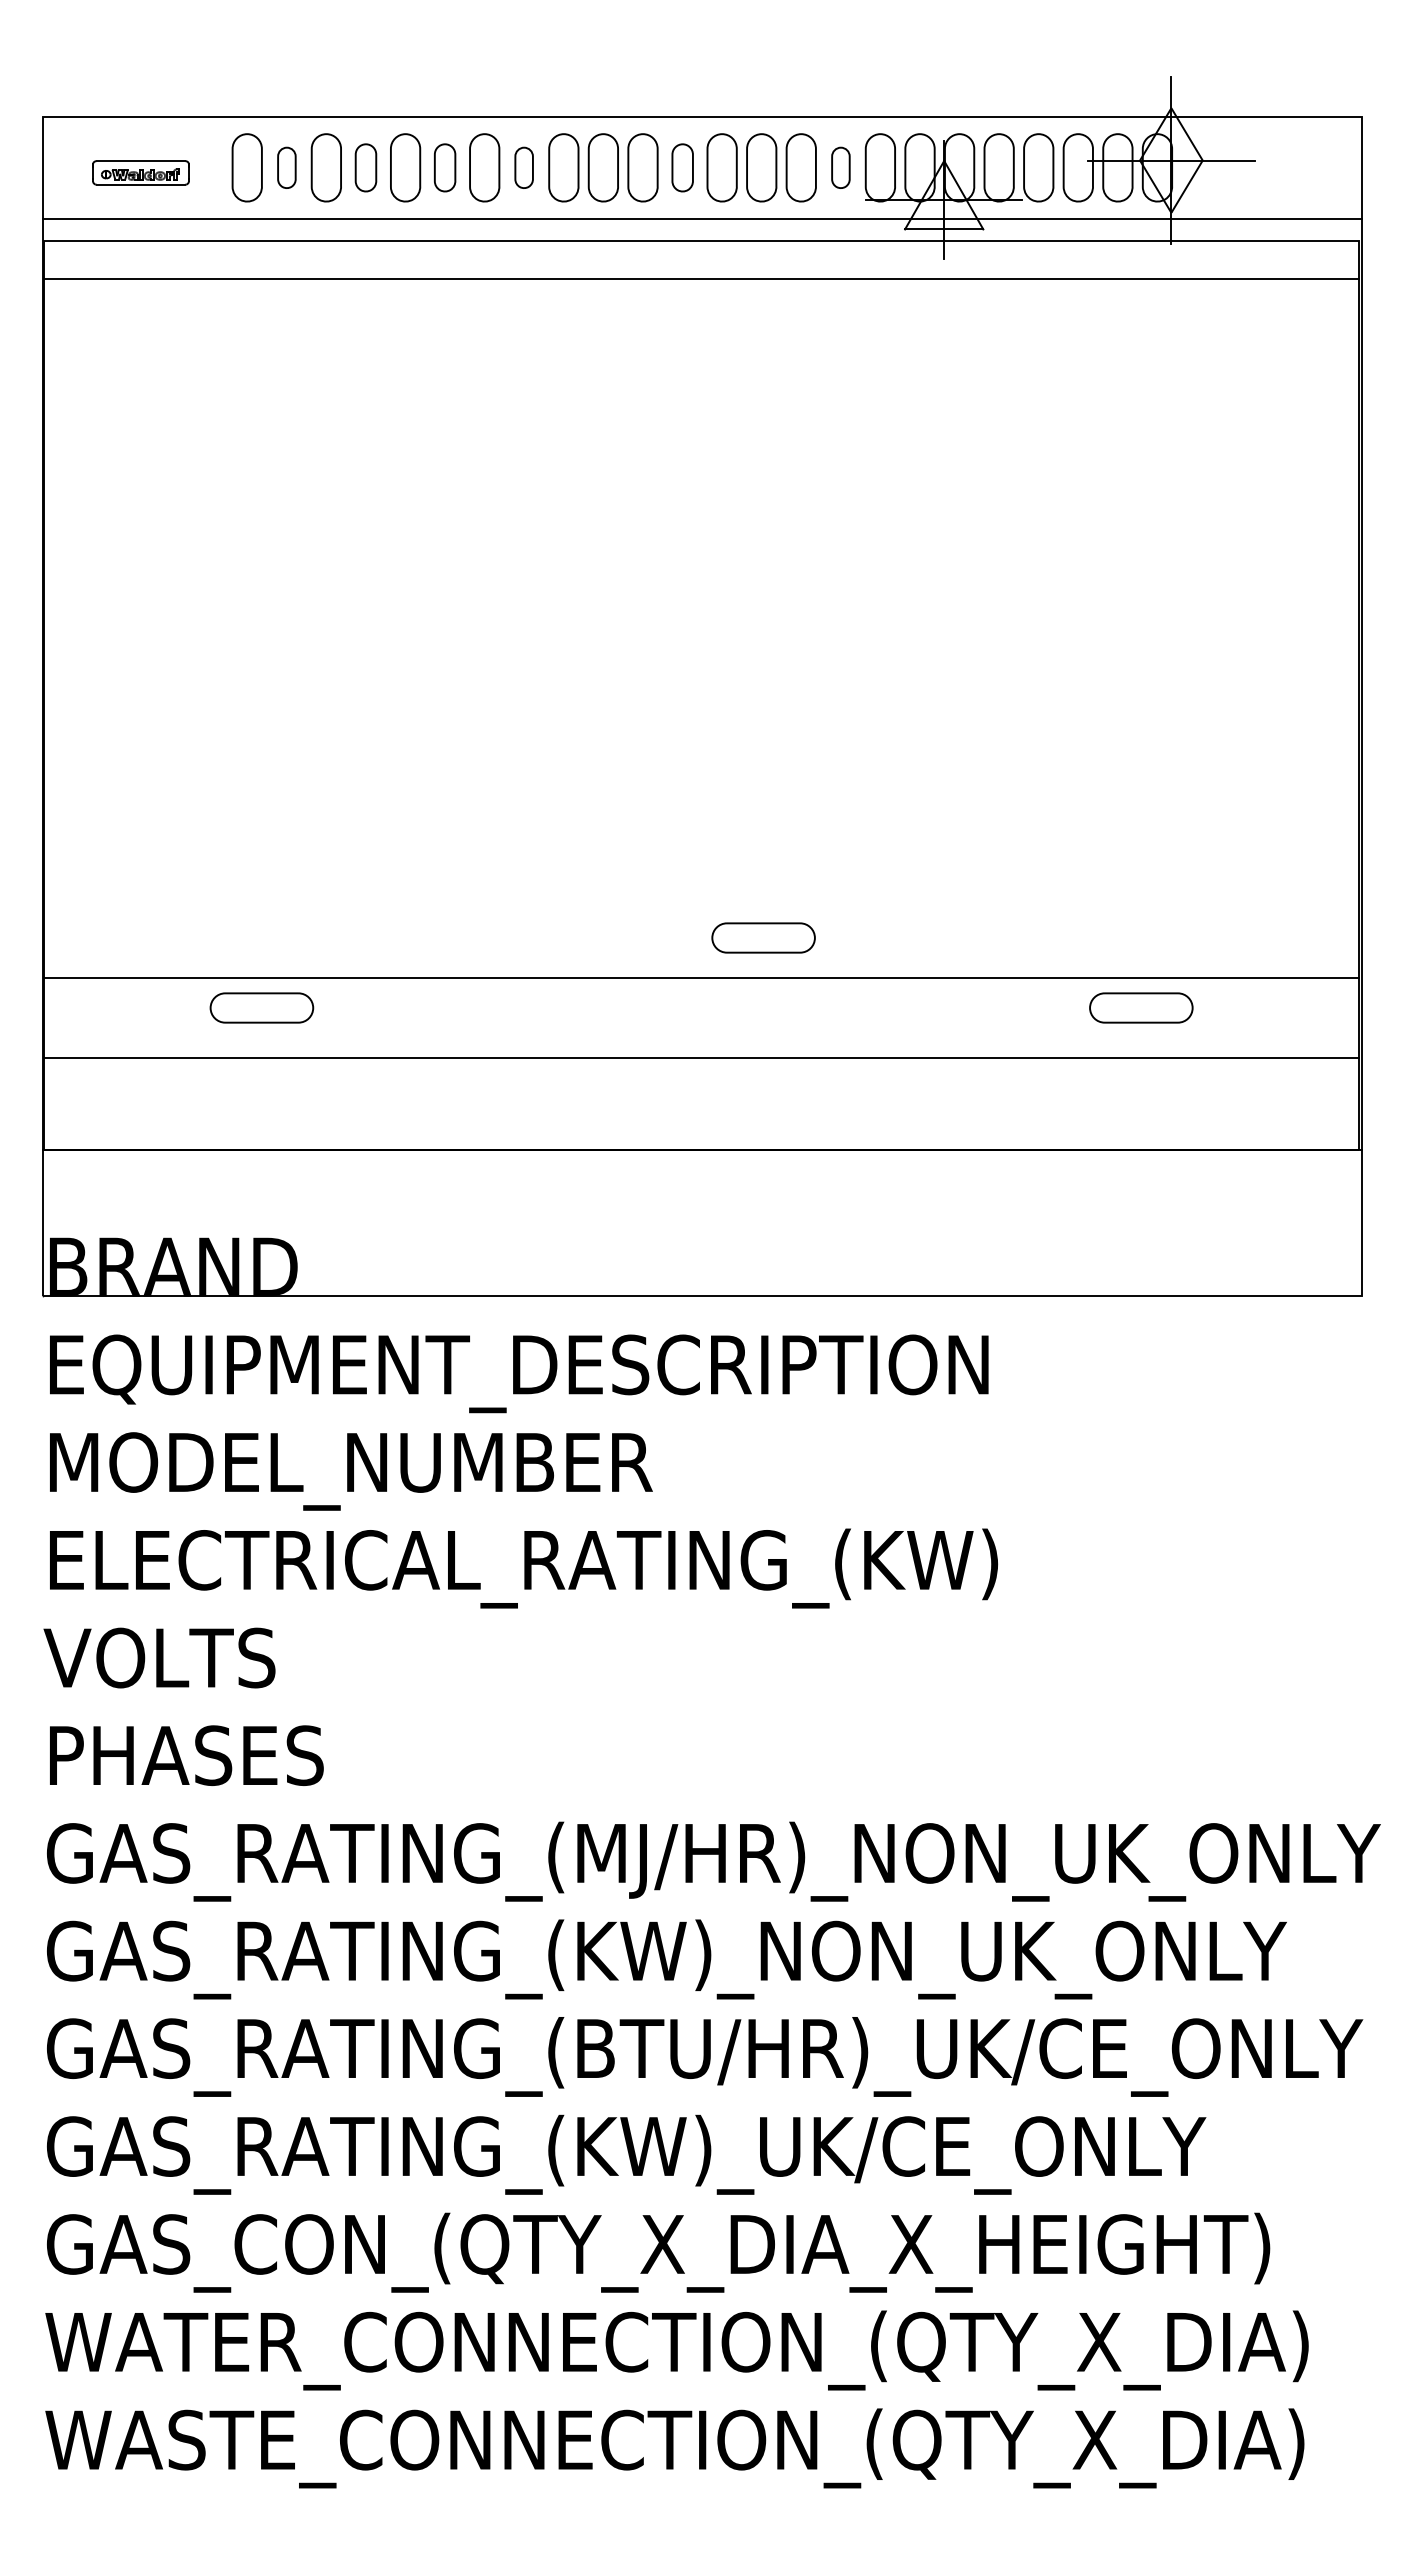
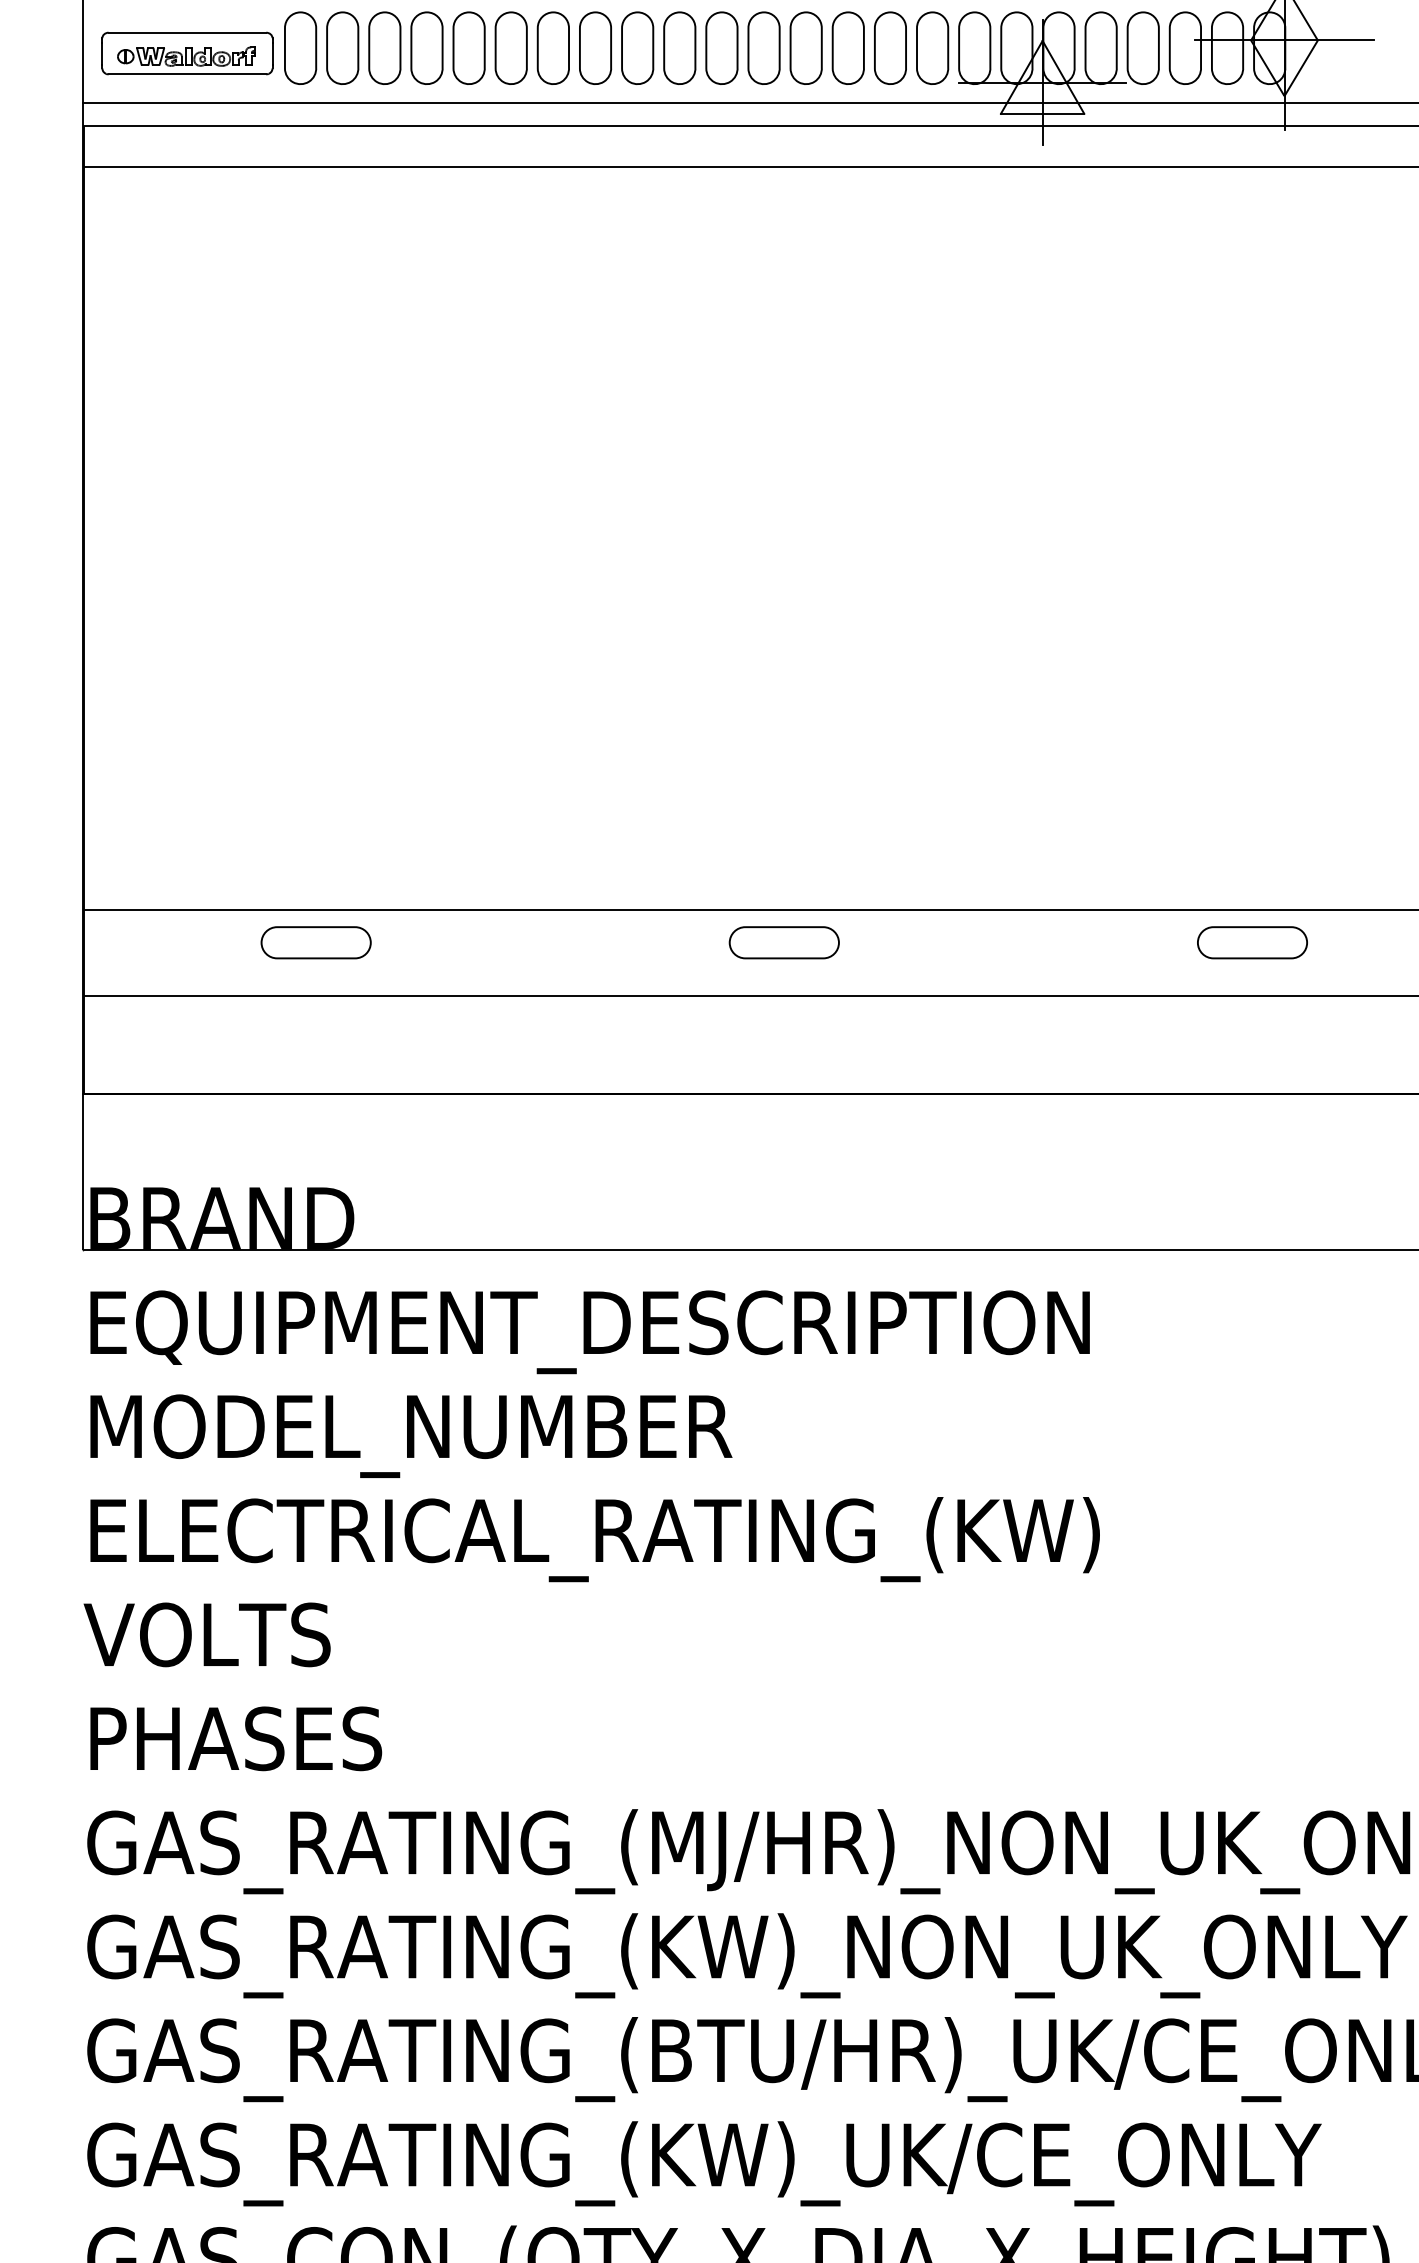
part: (286, 167) -> (342, 47), size x1.67
part: (365, 167) -> (426, 47), size x1.43
part: (444, 167) -> (510, 47), size x1.43
part: (523, 167) -> (594, 47), size x1.67
part: (682, 167) -> (763, 47), size x1.43
part: (840, 167) -> (932, 47), size x1.67
part: (140, 172) -> (186, 53), size x1.67
part: (763, 937) -> (784, 942), moved

